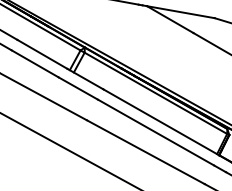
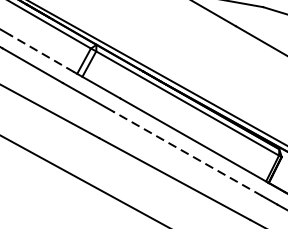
line: (42, 54) -> (42, 53), solid -> dashed
line: (156, 132) -> (188, 153), solid -> dashed

